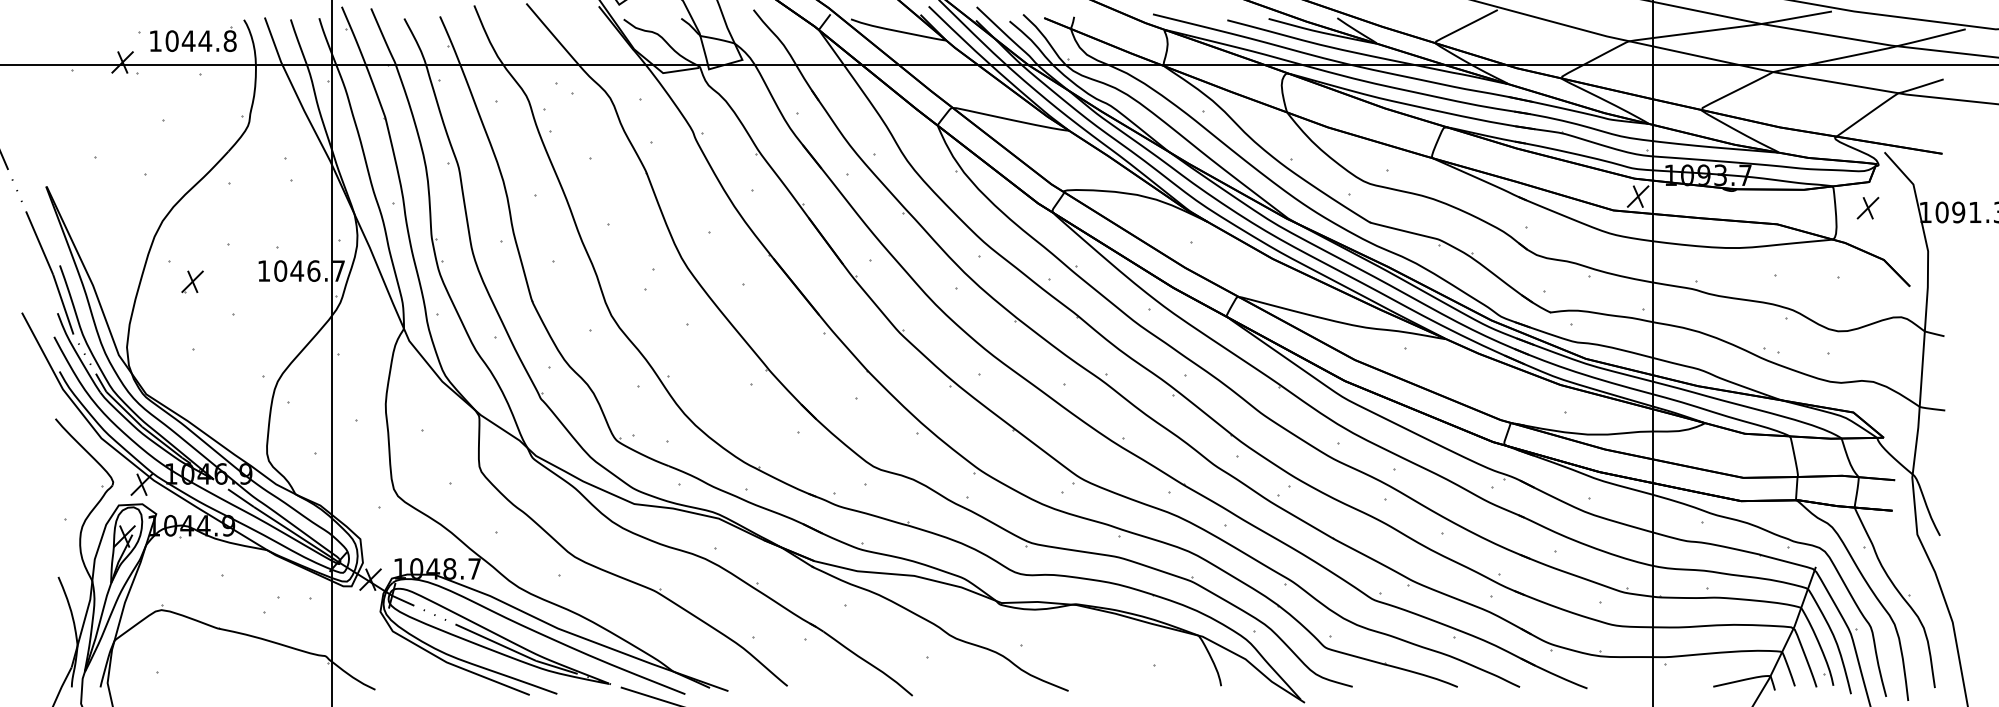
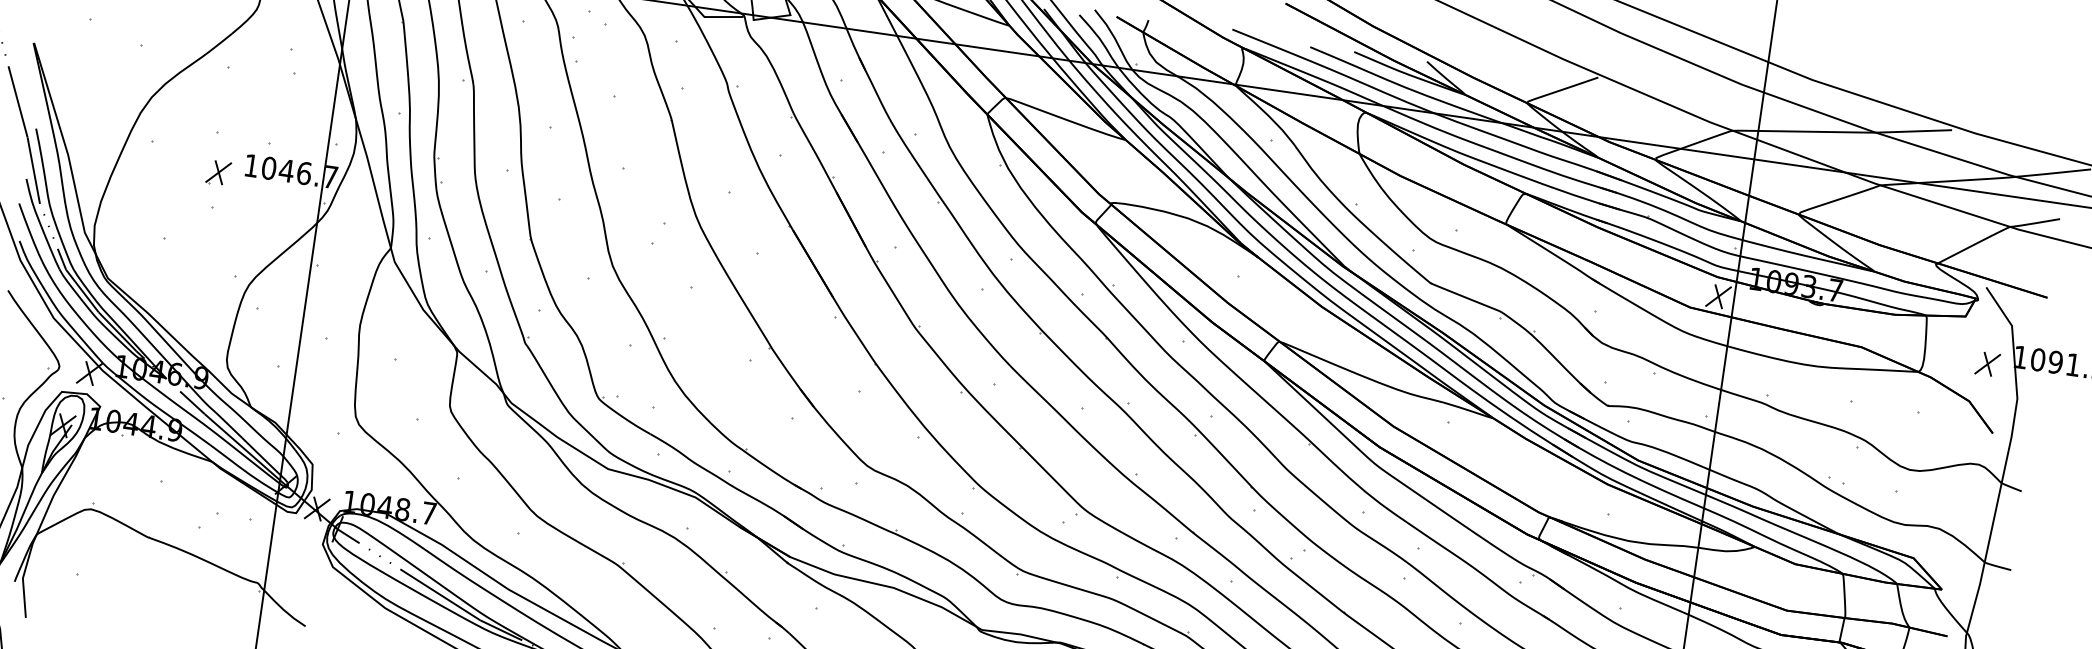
part: (1867, 207) -> (1987, 363), moved
part: (192, 281) -> (218, 172), moved

